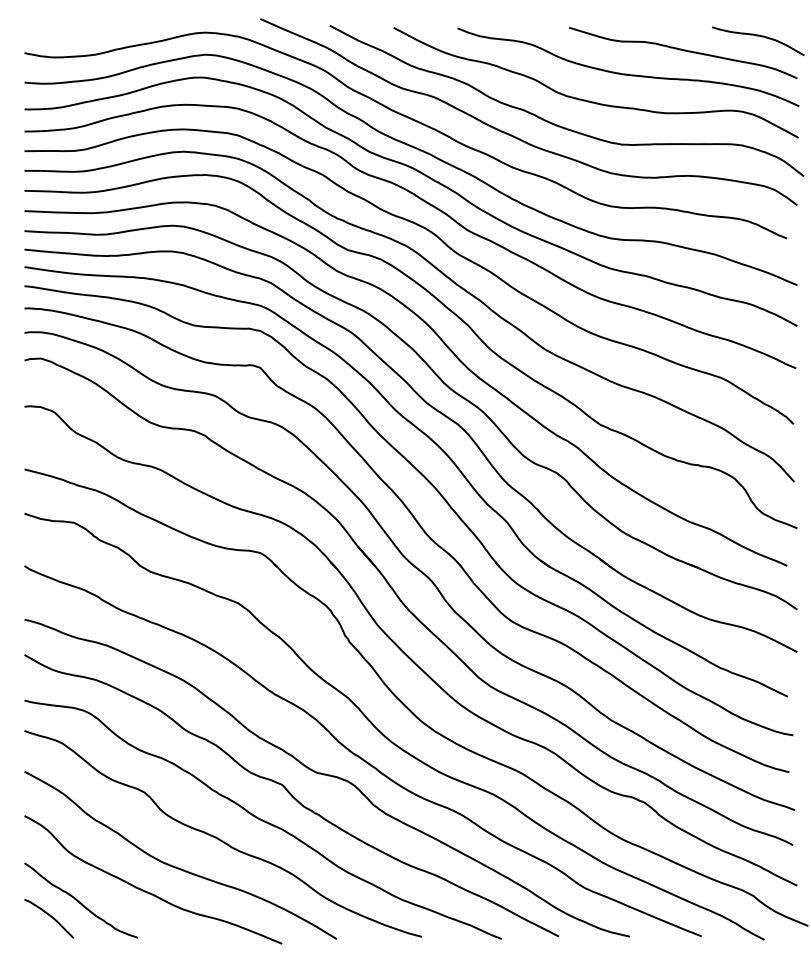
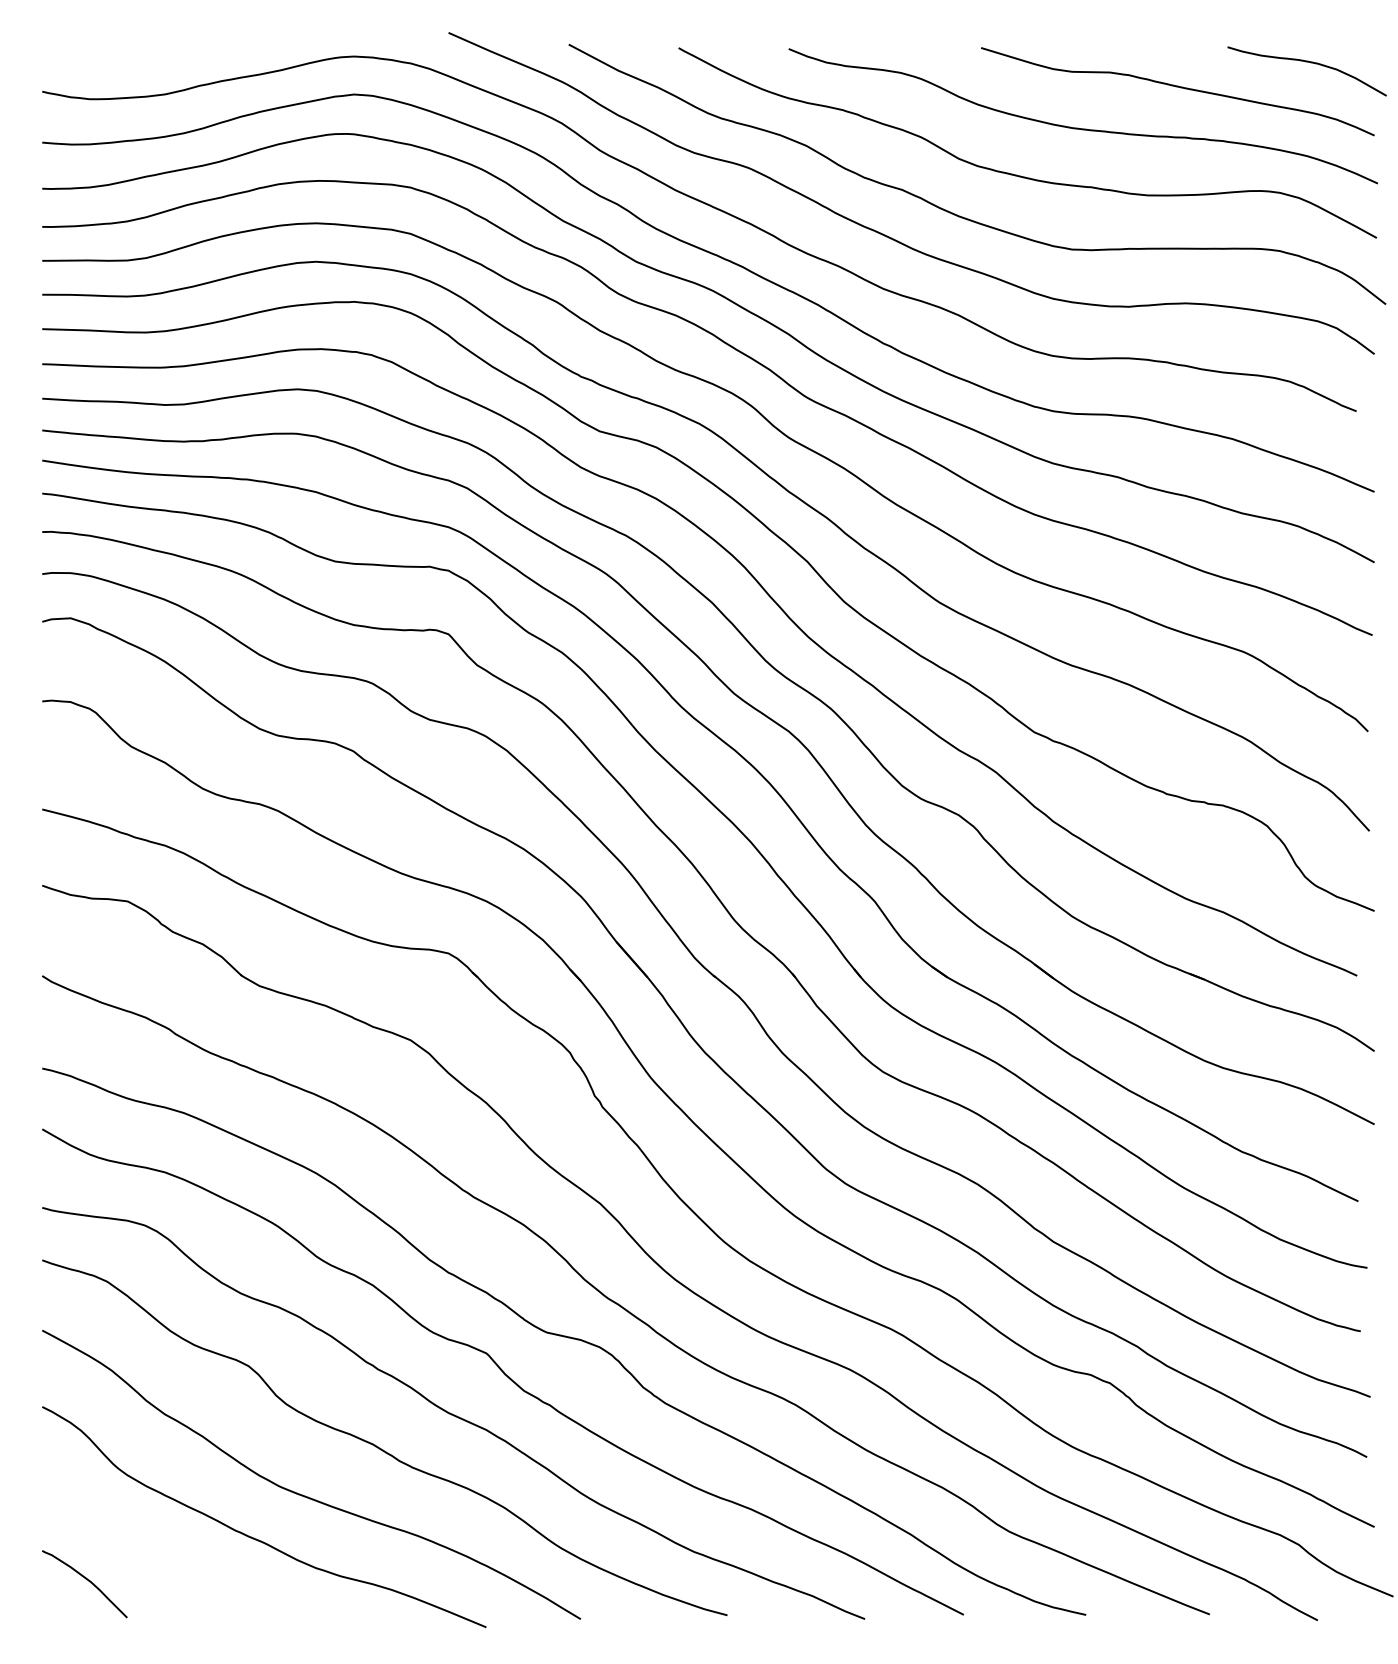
curve: (79, 901) -> (137, 1554), removed

